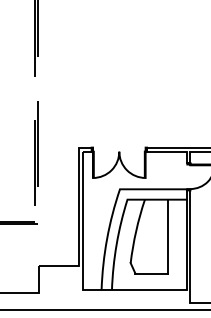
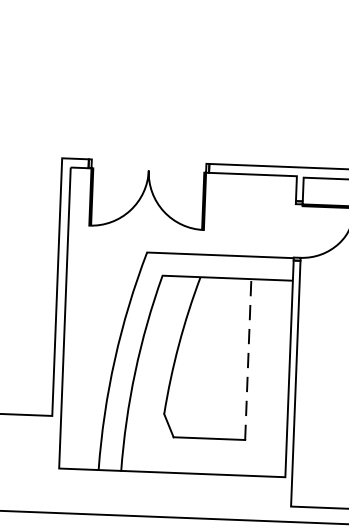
line: (168, 236) -> (248, 359), solid -> dashed

